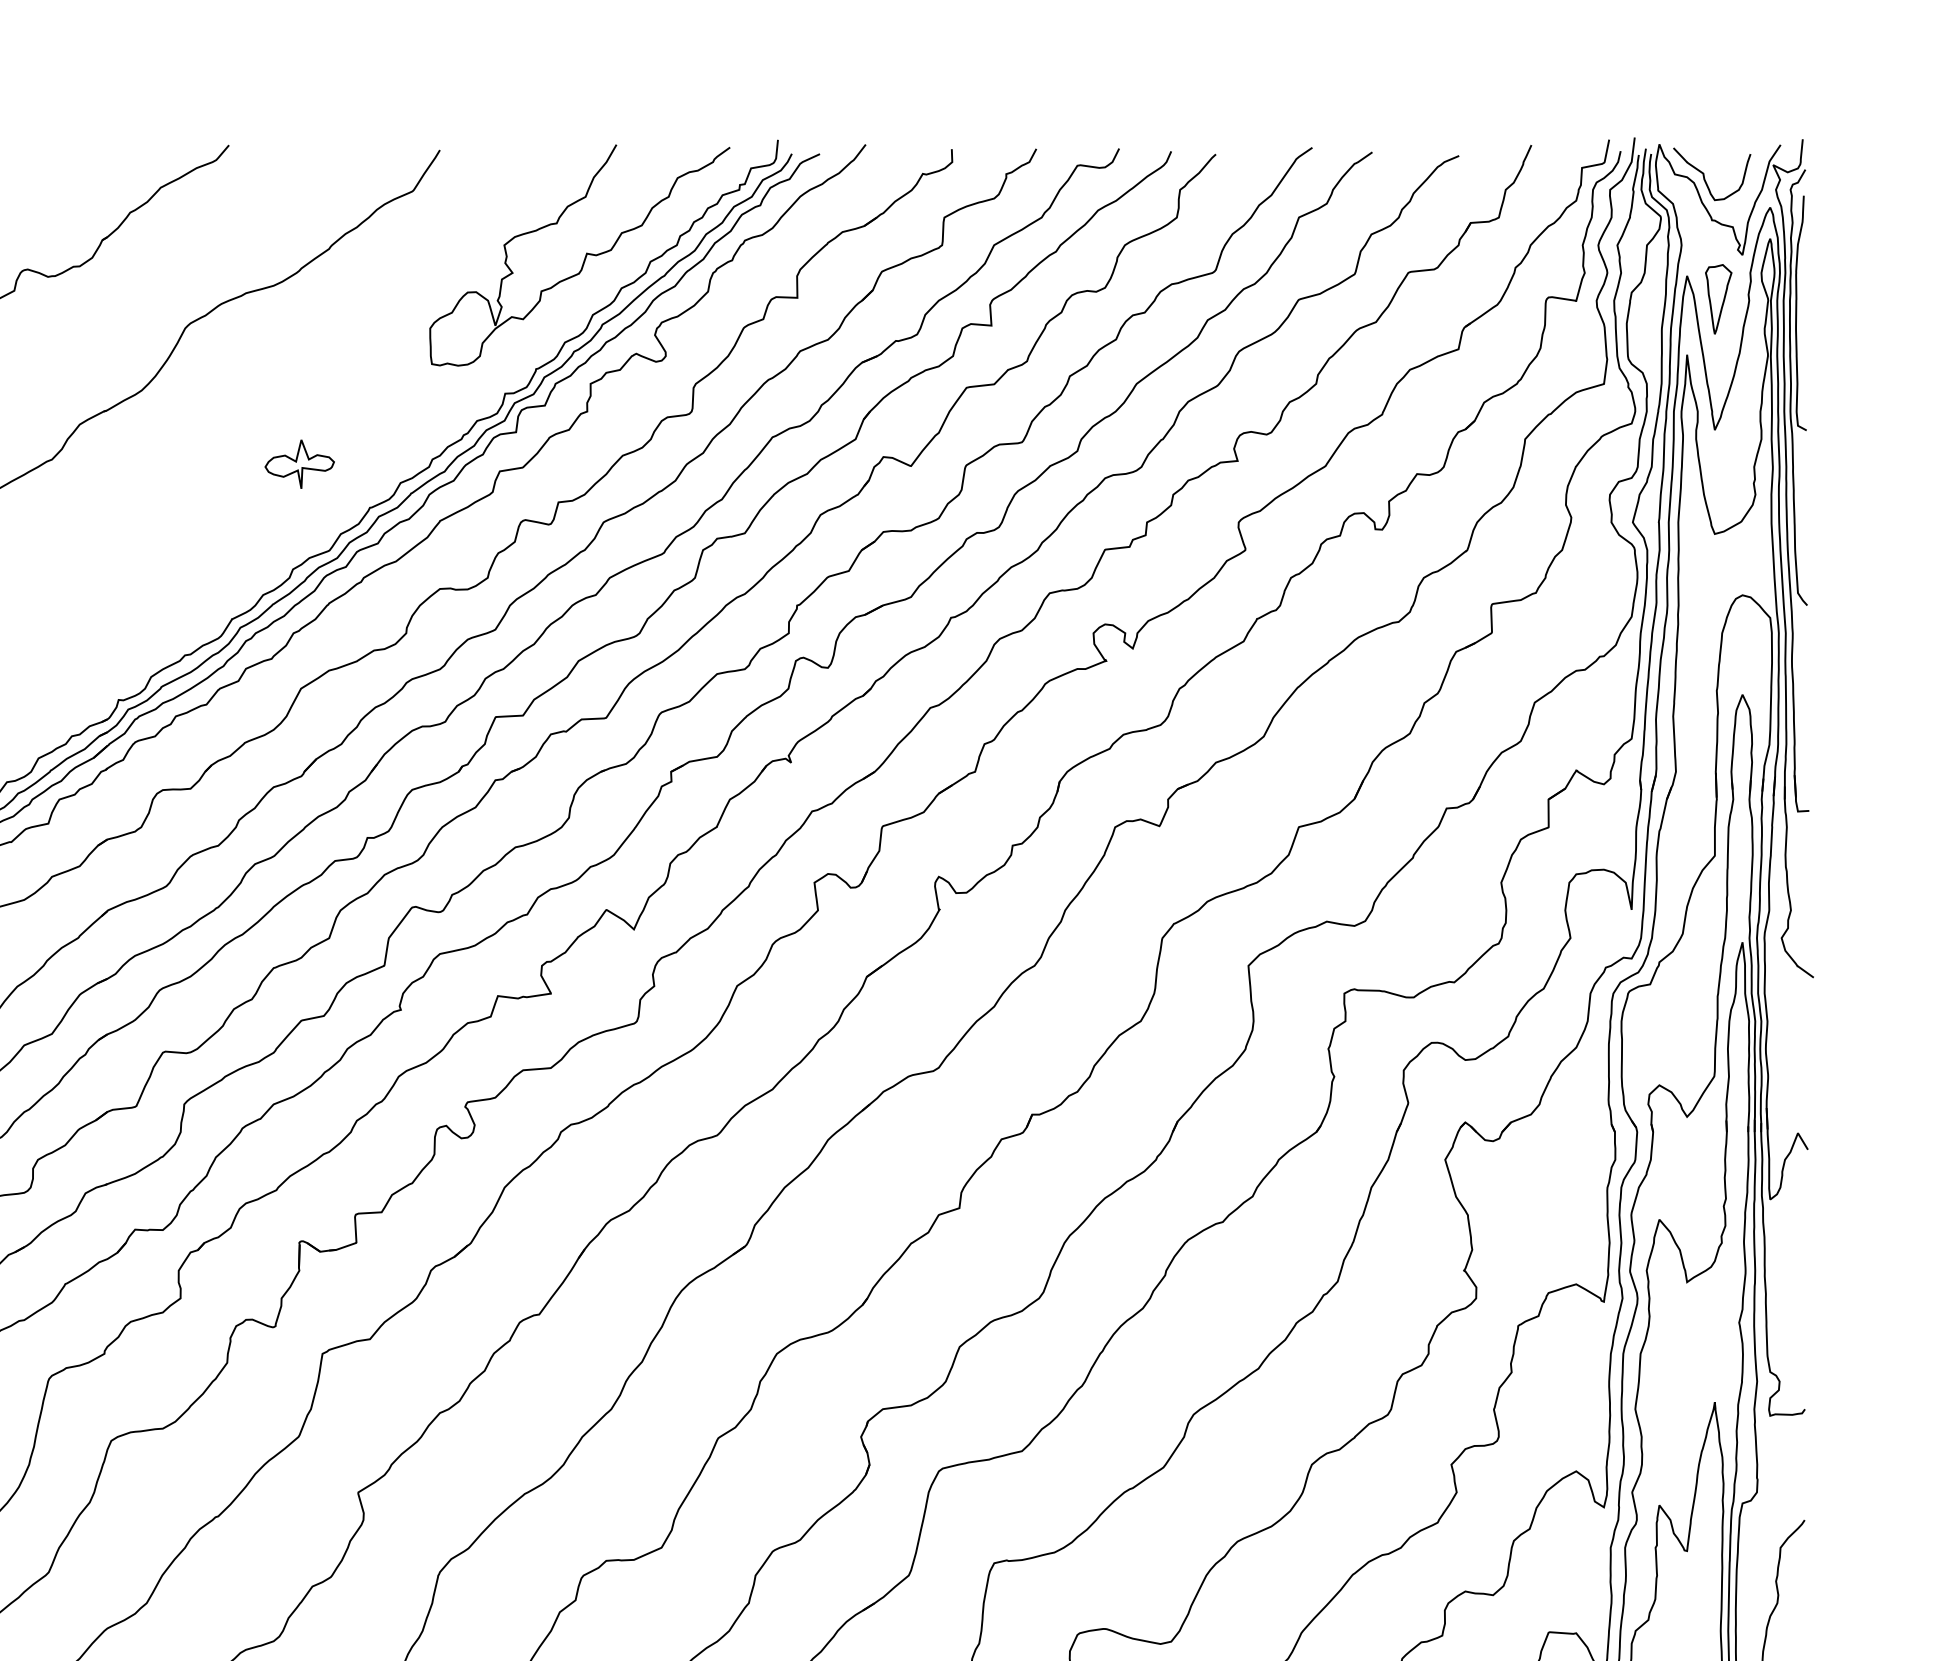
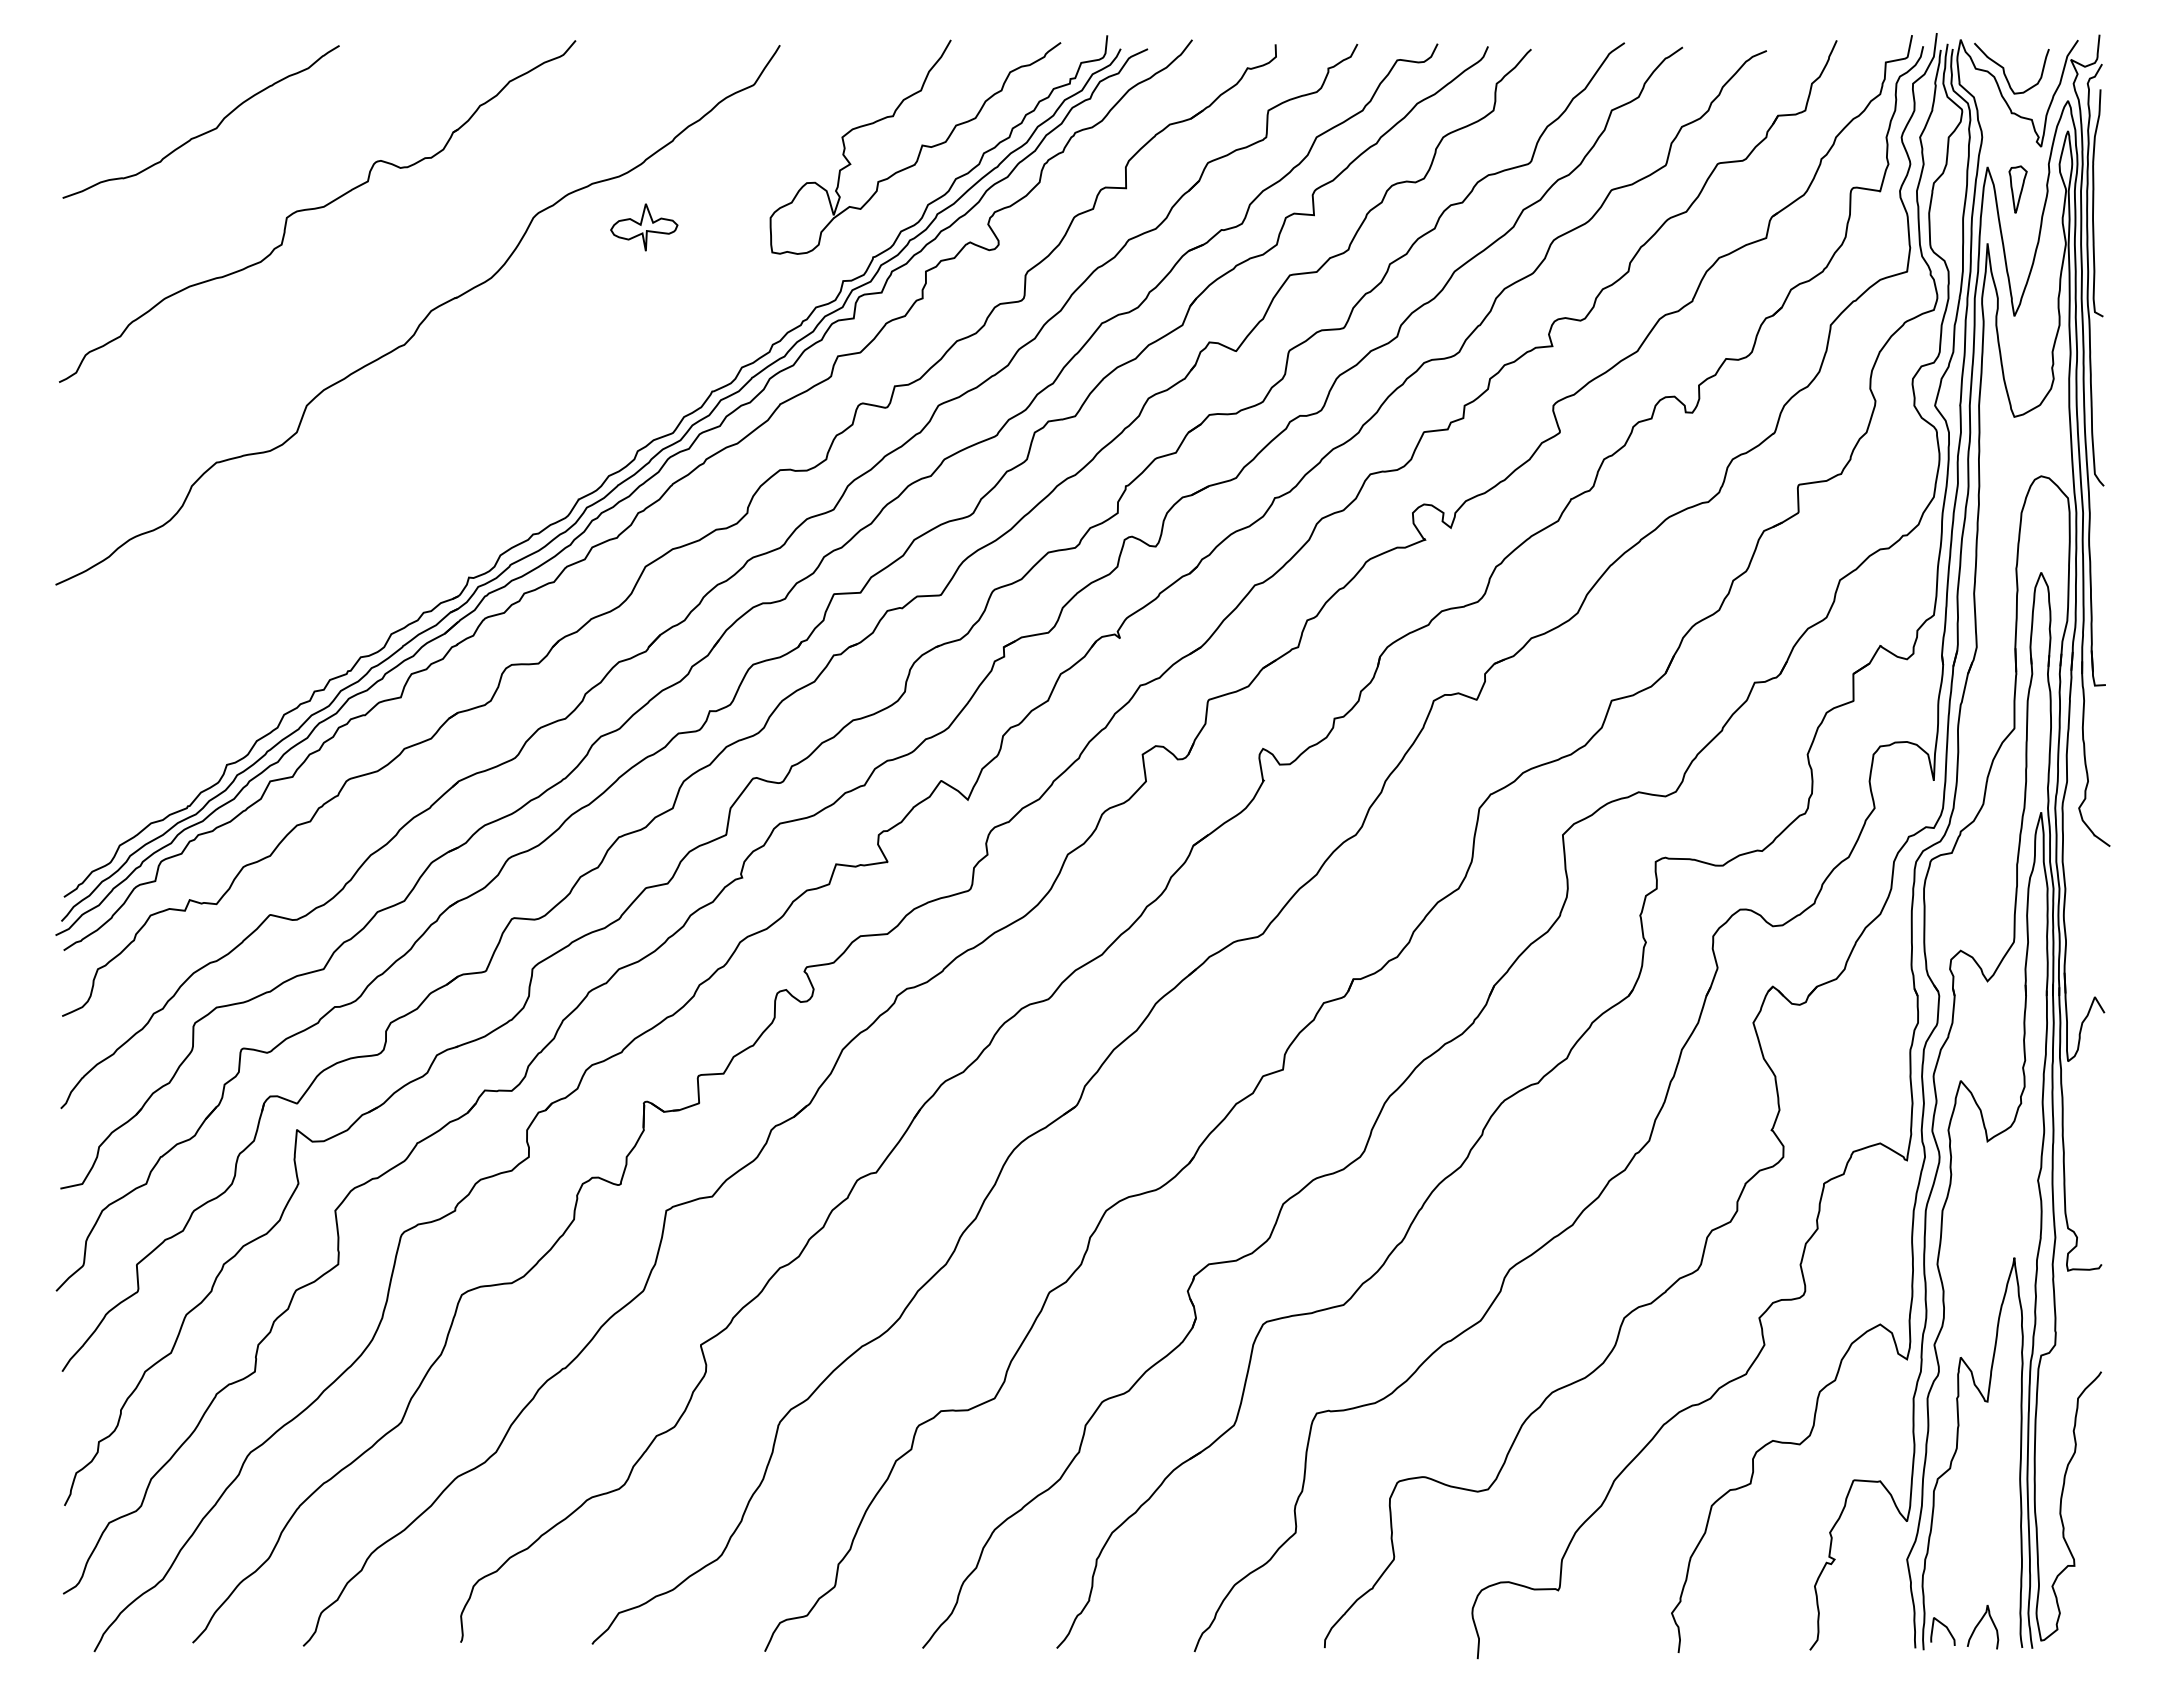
part: (1718, 299) -> (2017, 189), size x0.7
part: (299, 464) -> (644, 227), moved

